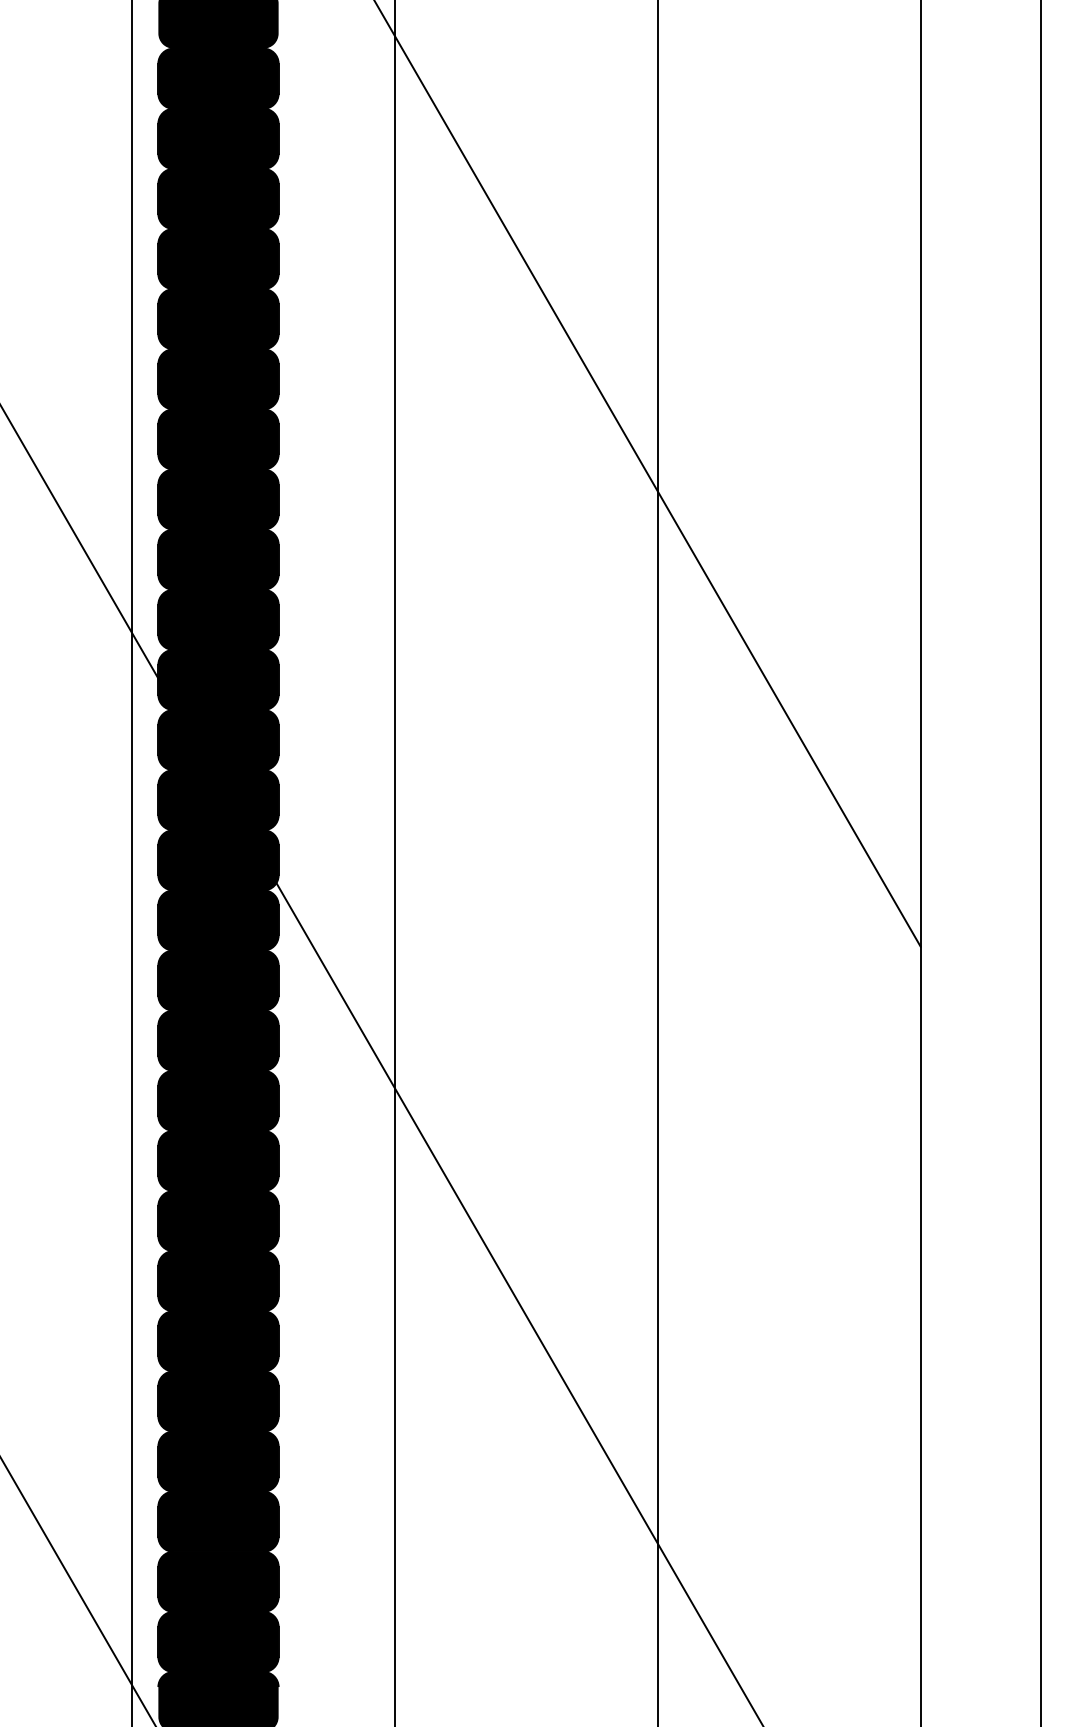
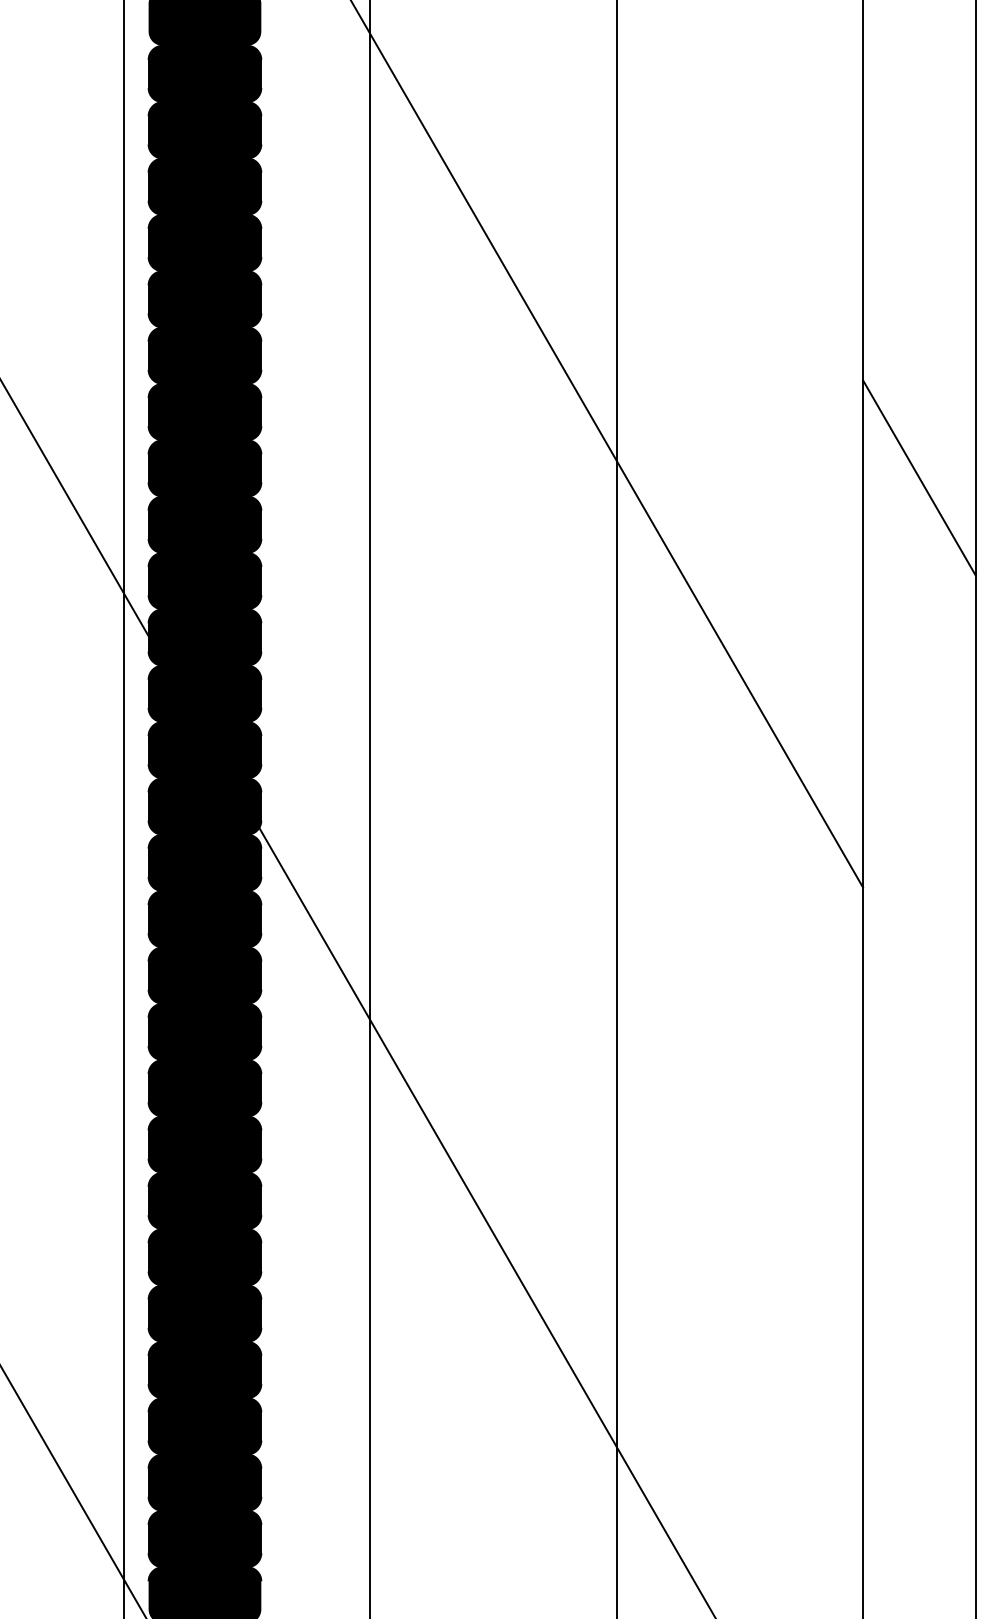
line: (980, 509) -> (919, 477), added

